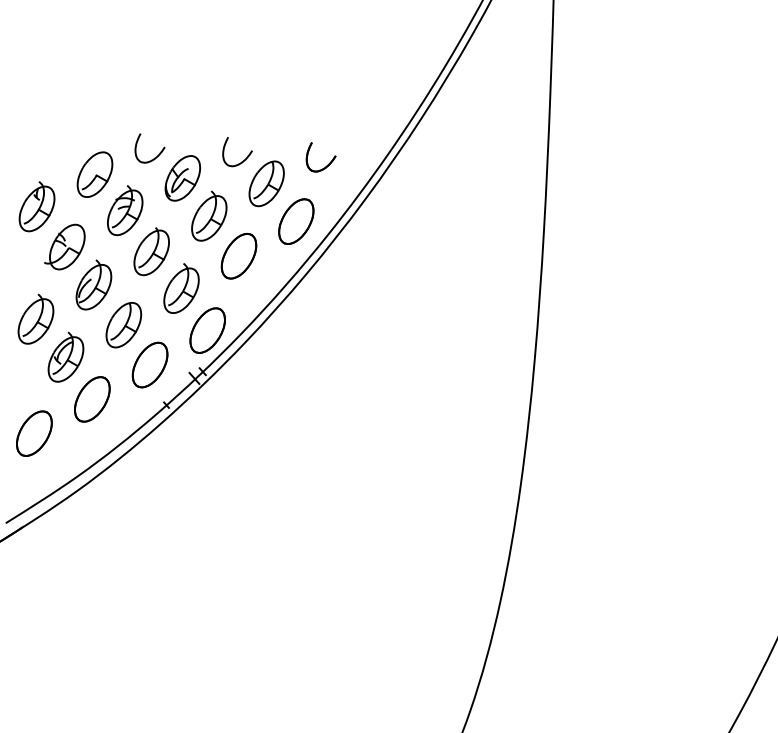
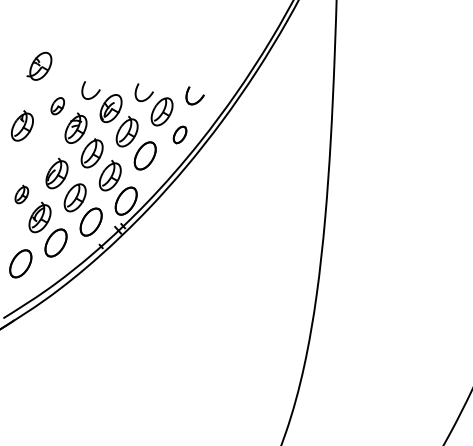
part: (94, 173) -> (57, 105), size x0.6
part: (295, 221) -> (179, 134), size x0.6
part: (65, 245) -> (39, 65), moved
part: (35, 319) -> (21, 194), size x0.6

